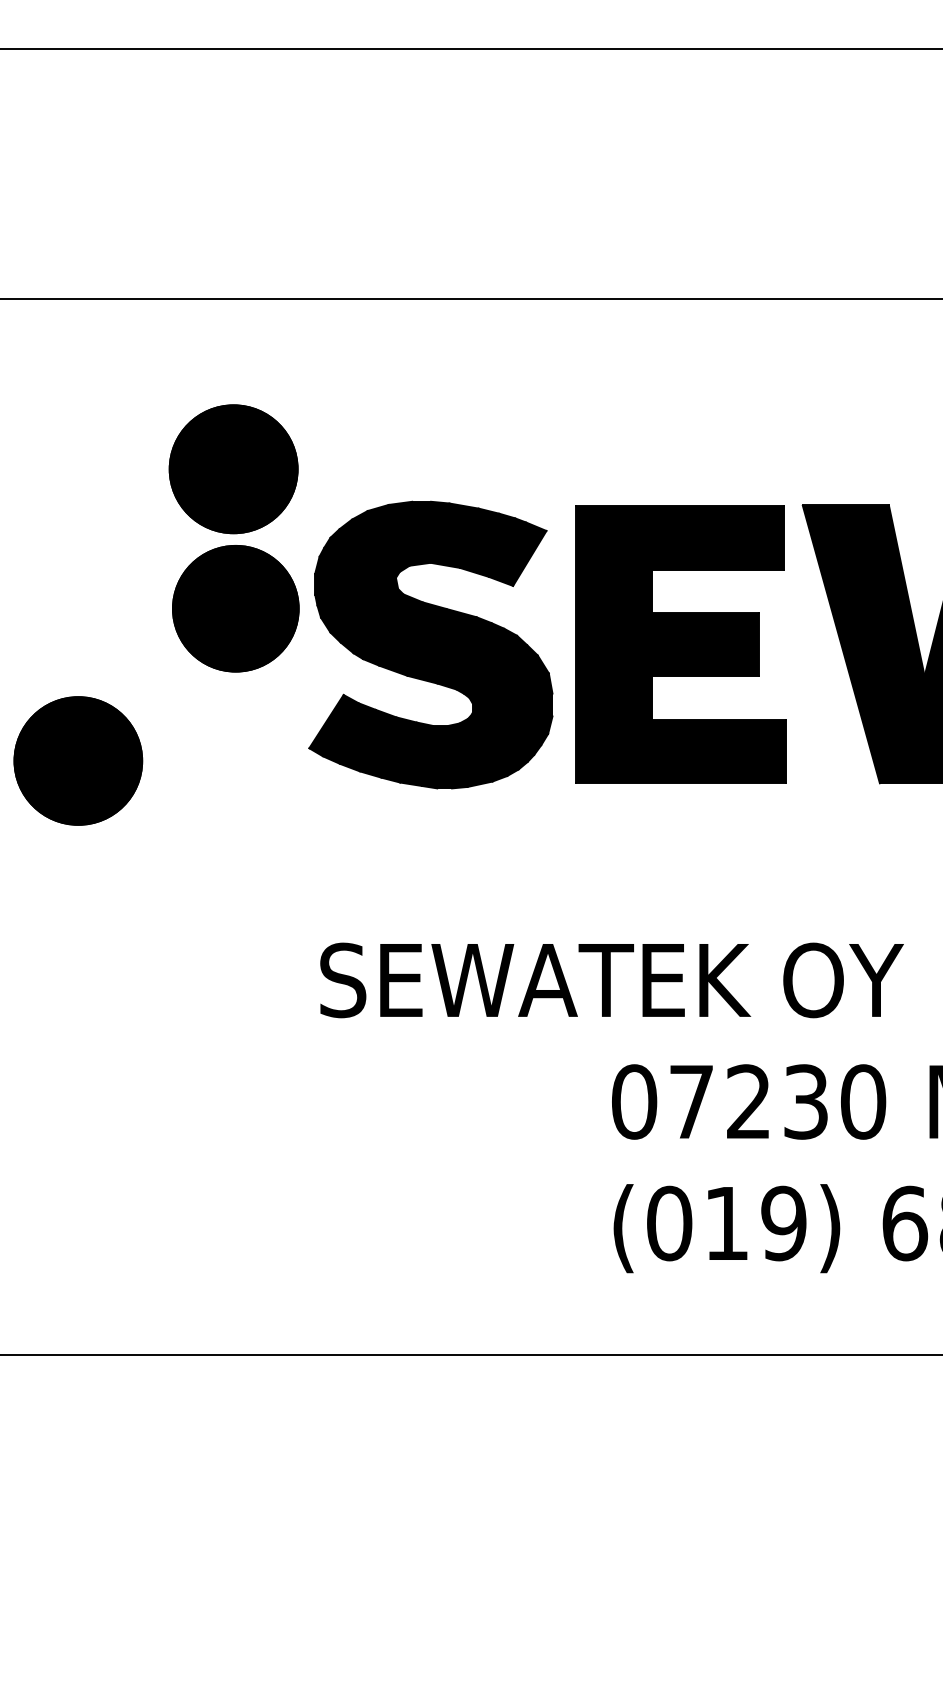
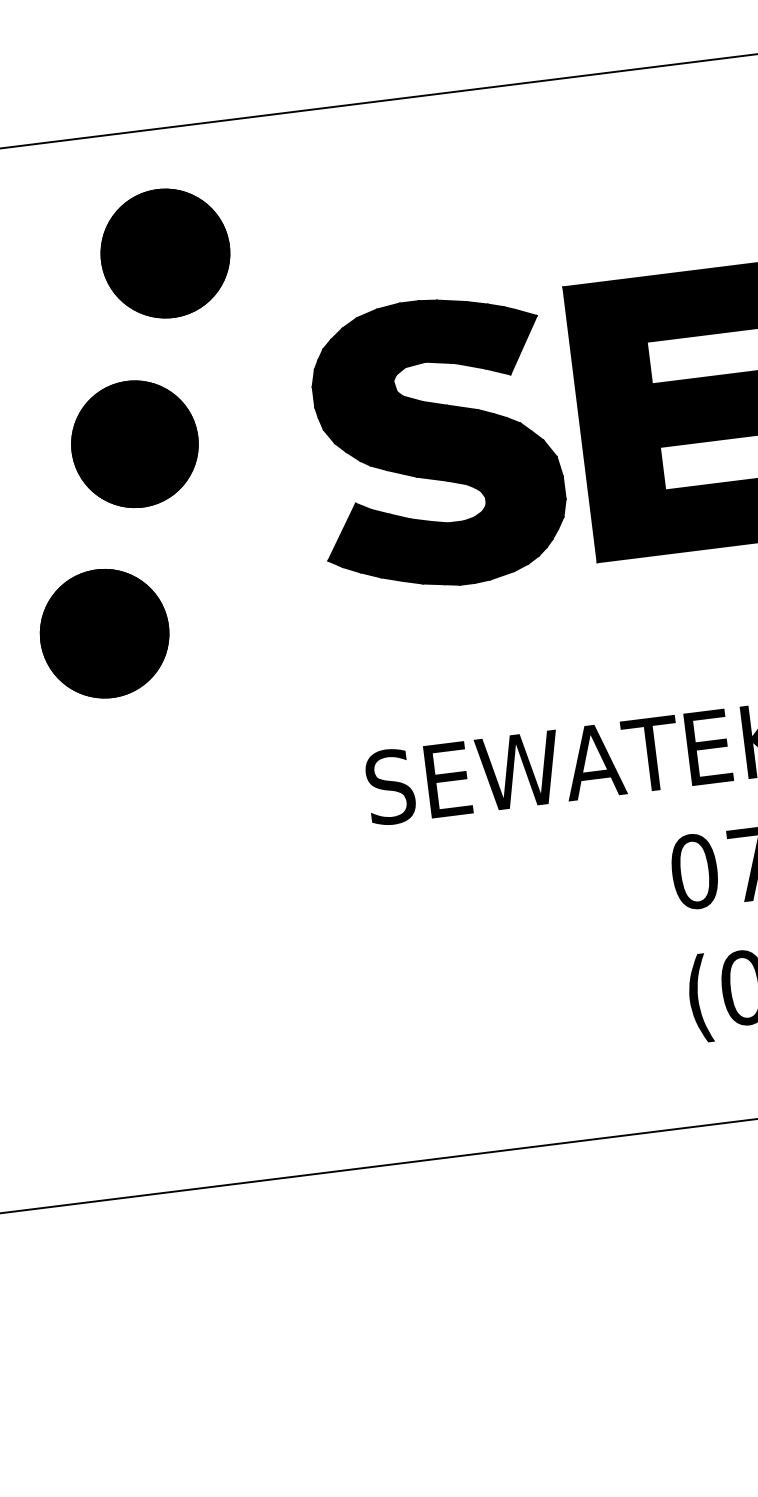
part: (233, 469) -> (165, 253), moved
part: (235, 608) -> (134, 444), moved
part: (78, 760) -> (104, 633), moved

